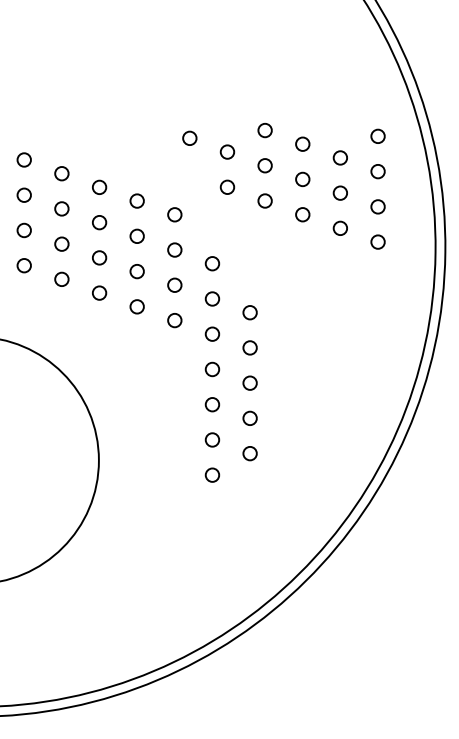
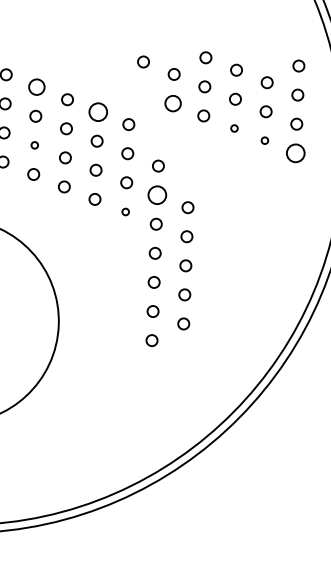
circle: (61, 173) -> (36, 87), size x1.4
circle: (227, 186) -> (173, 102), size x1.4
circle: (136, 200) -> (97, 111), size x1.6
circle: (302, 214) -> (234, 128), size x0.6
circle: (339, 227) -> (264, 140), size x0.6
circle: (377, 241) -> (295, 152), size x1.6
circle: (61, 243) -> (34, 144), size x0.6
circle: (212, 298) -> (157, 194), size x1.6
circle: (174, 320) -> (125, 211), size x0.6

